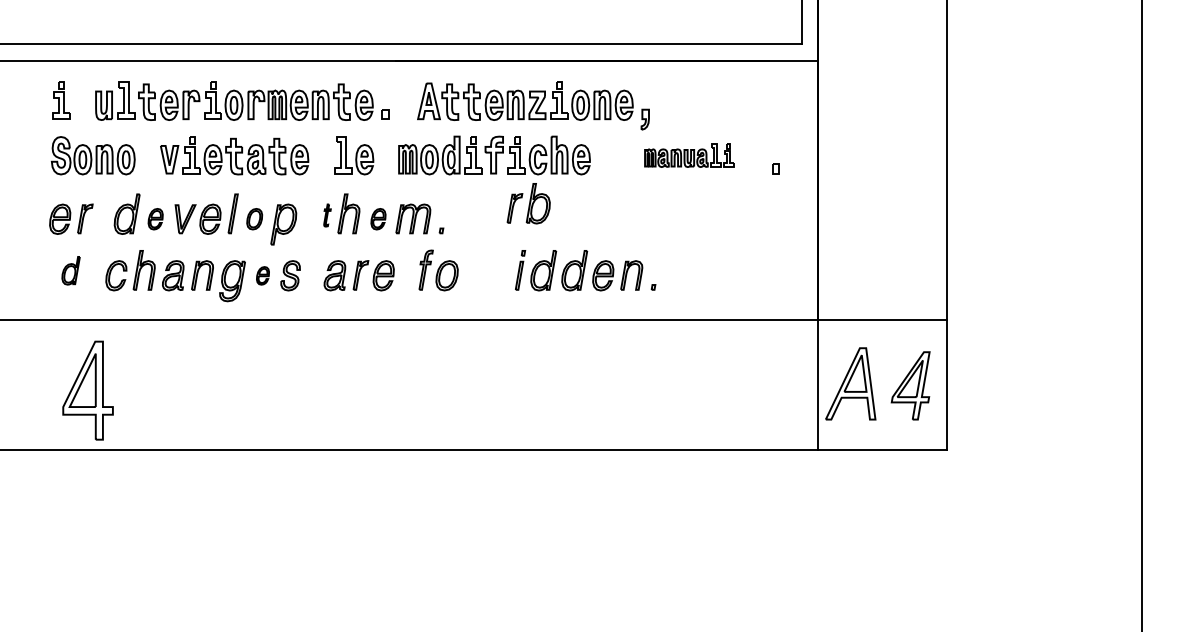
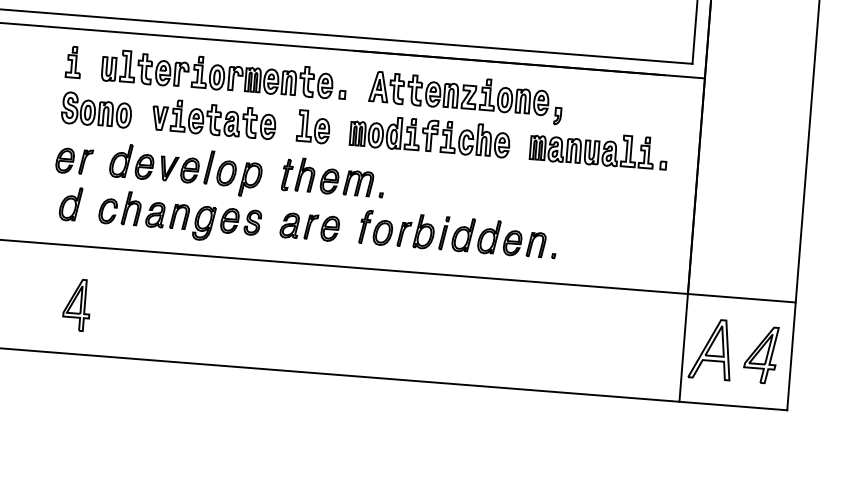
part: (688, 155) -> (591, 148), size x1.67
part: (528, 203) -> (415, 231), moved
part: (327, 215) -> (287, 175), size x1.67
part: (155, 218) -> (144, 166), size x1.43
part: (254, 218) -> (226, 172), size x1.43
part: (378, 218) -> (329, 180), size x1.43
part: (70, 270) -> (70, 203), size x1.43
part: (262, 275) -> (229, 220), size x1.67
part: (87, 390) -> (76, 304), size x0.62

